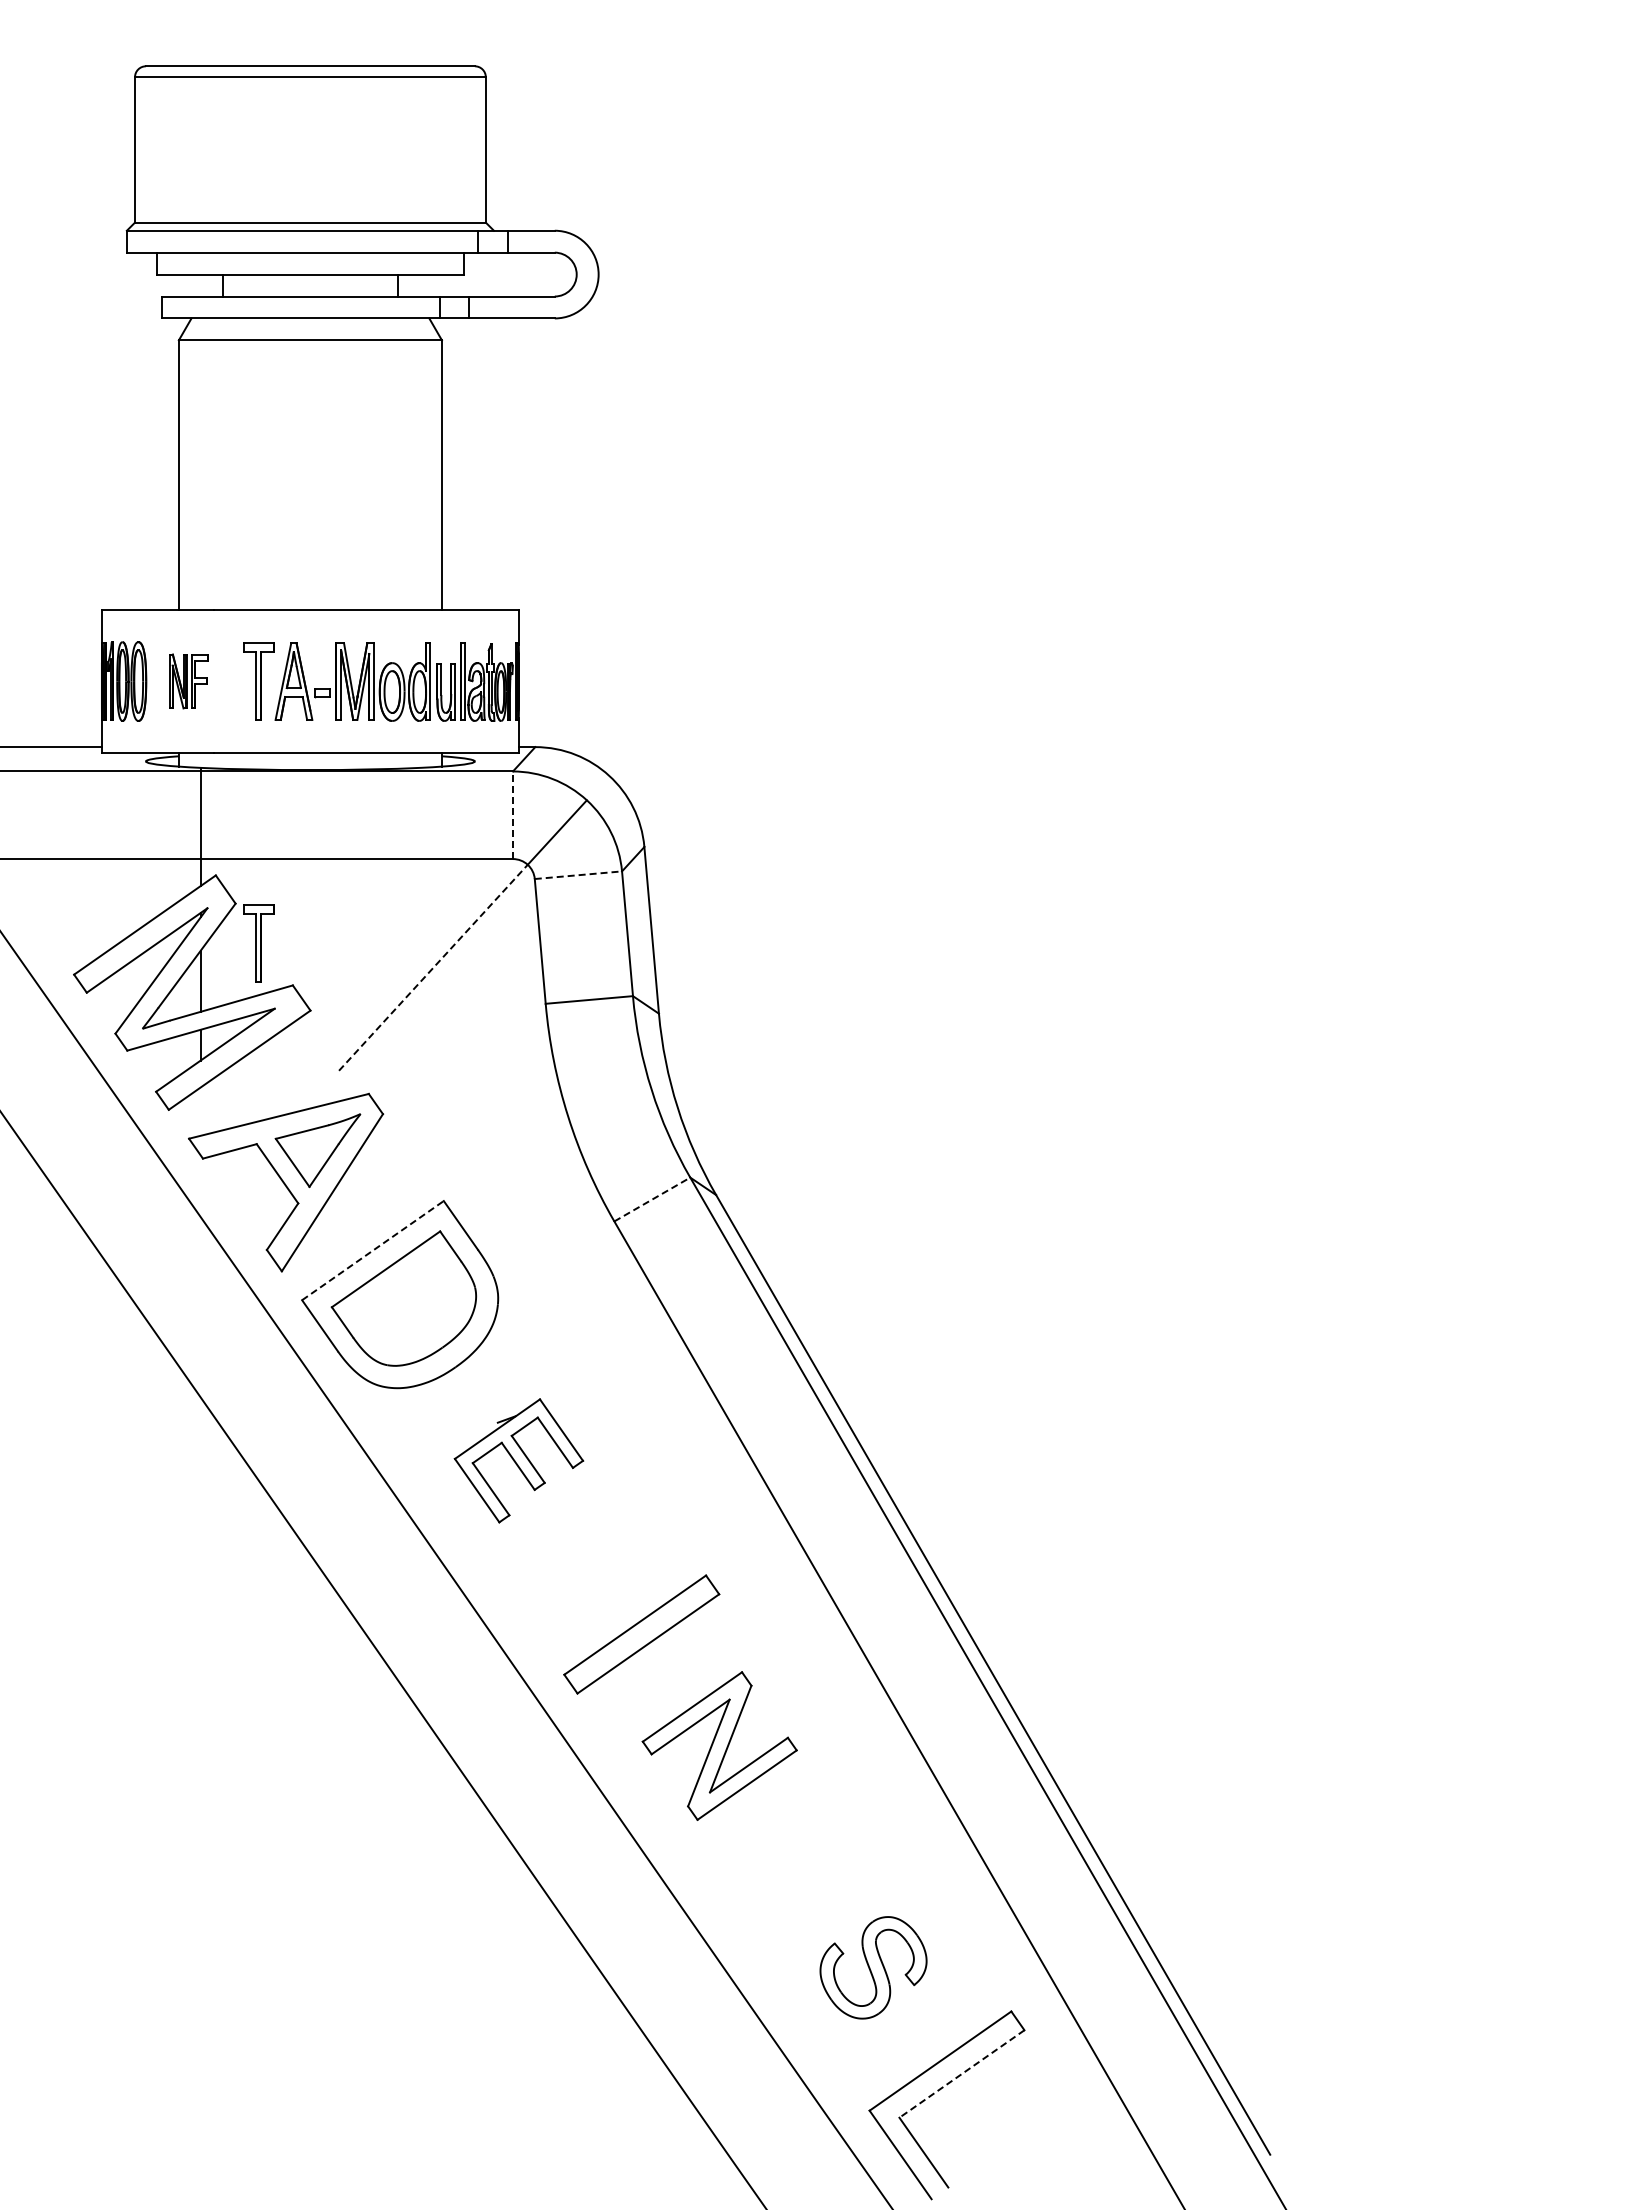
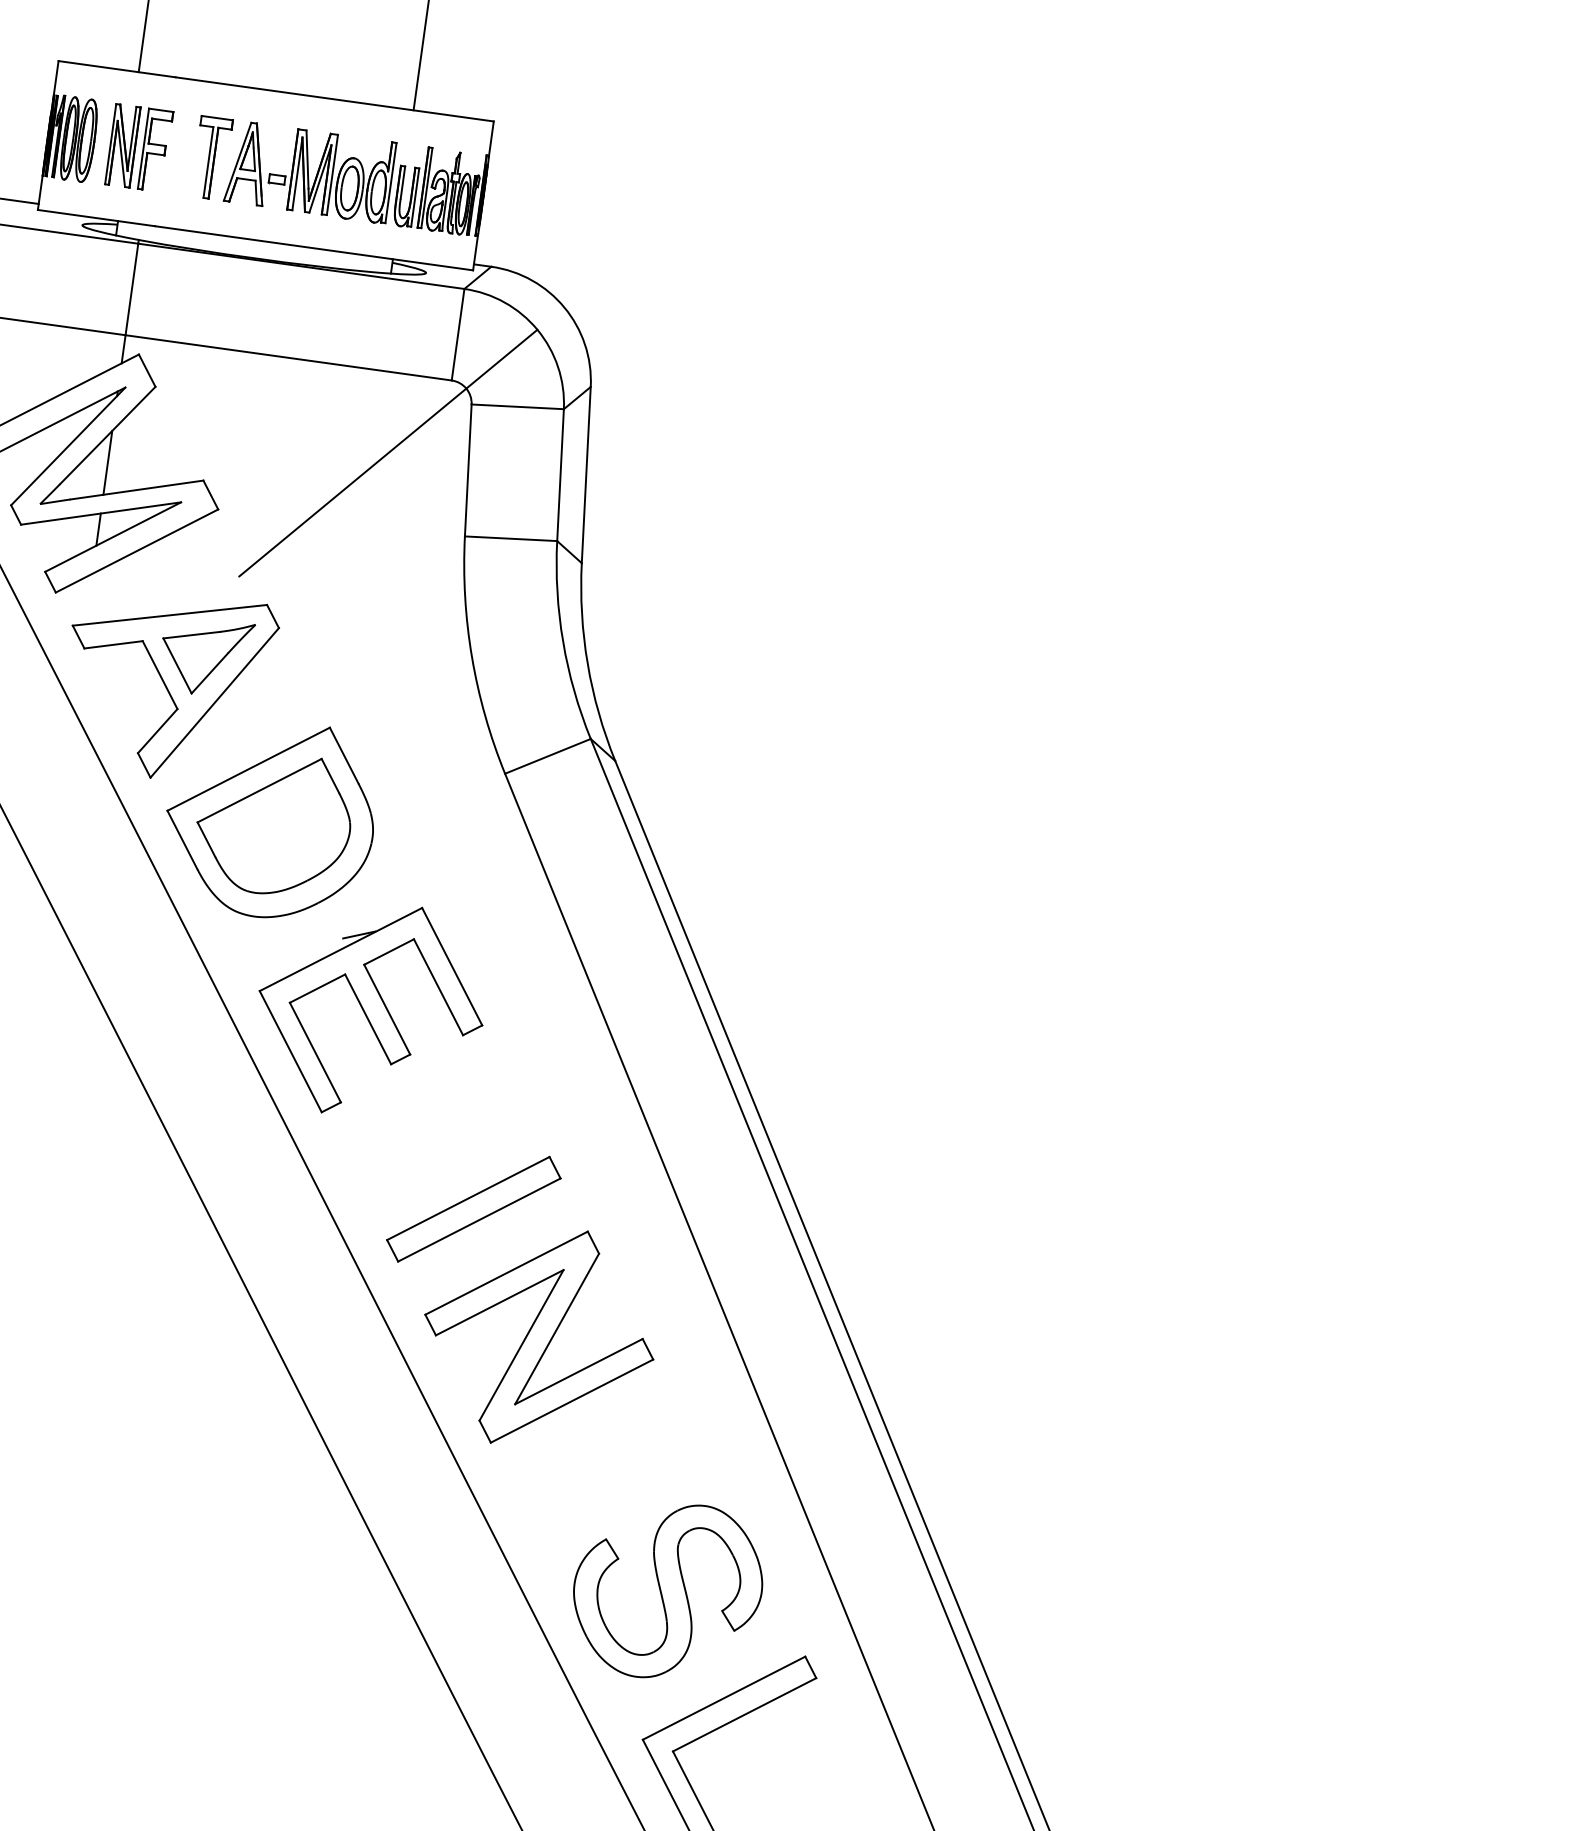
part: (189, 681) -> (139, 148), size x1.43
line: (513, 815) -> (458, 335), dashed -> solid
line: (578, 875) -> (517, 407), dashed -> solid
part: (258, 943) -> (173, 431), removed
line: (433, 967) -> (352, 482), dashed -> solid
line: (652, 1199) -> (548, 756), dashed -> solid
line: (373, 1250) -> (249, 769), dashed -> solid
part: (518, 1460) -> (370, 1009), size x1.67
part: (719, 1745) -> (538, 1336), size x1.43
part: (873, 1967) -> (667, 1590), size x1.67
line: (961, 2074) -> (744, 1715), dashed -> solid

